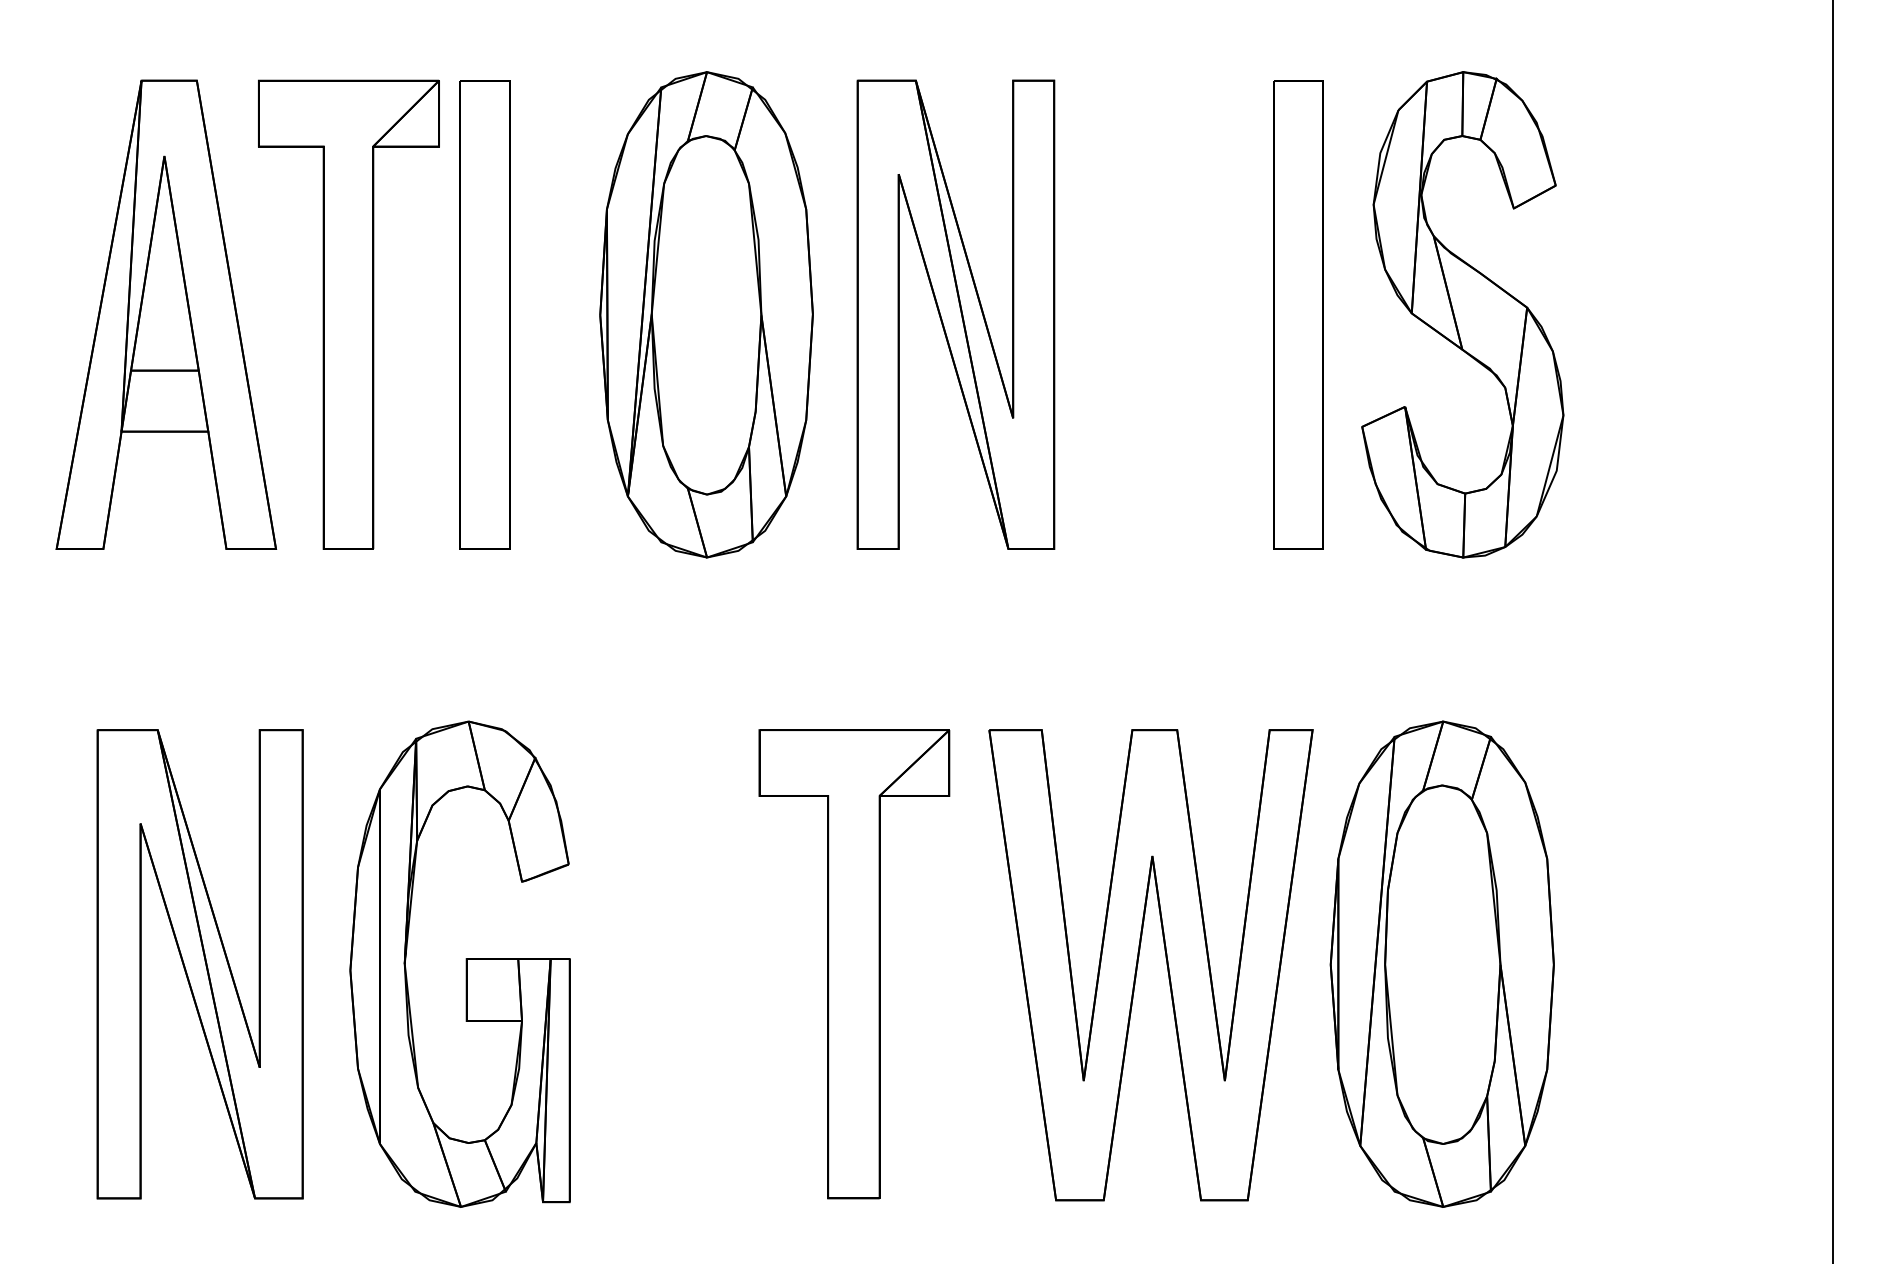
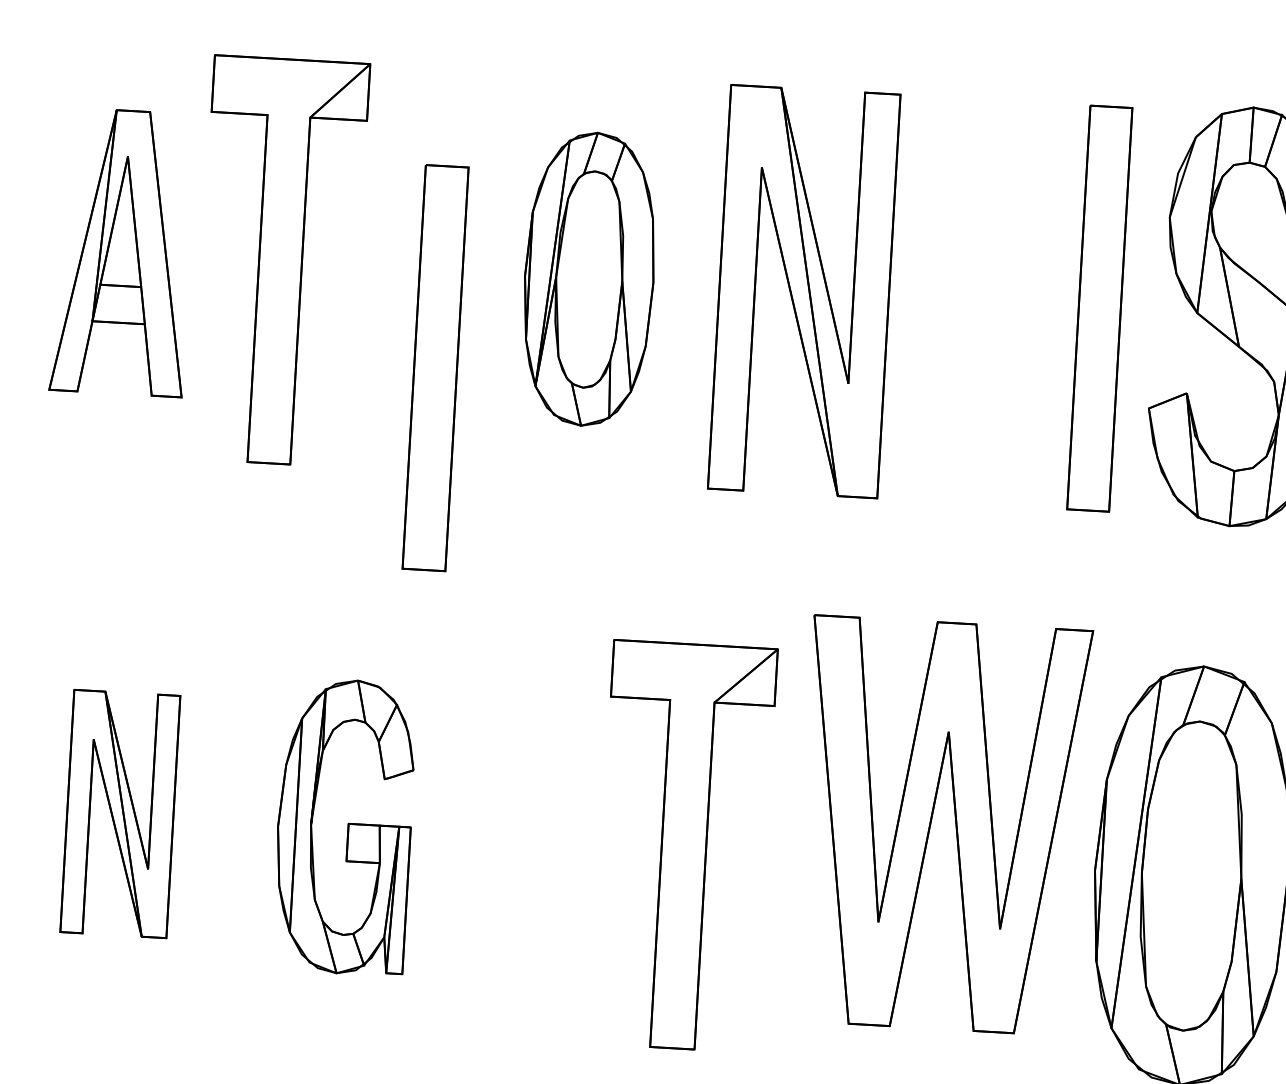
part: (166, 314) -> (123, 252), size x0.7
part: (484, 314) -> (435, 367), moved
part: (706, 314) -> (589, 278), size x0.7
part: (459, 963) -> (344, 826), size x0.7
part: (199, 964) -> (119, 814), size x0.6
part: (1138, 964) -> (931, 824), moved

